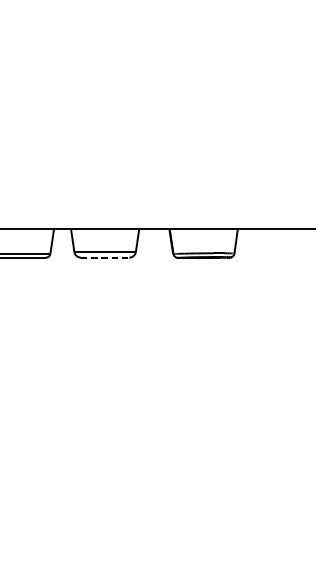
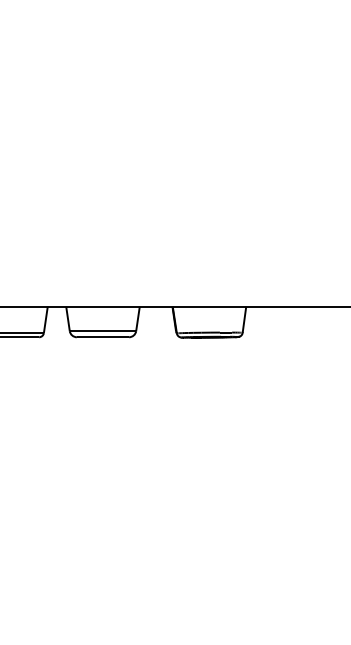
line: (105, 257) -> (103, 337), dashed -> solid

